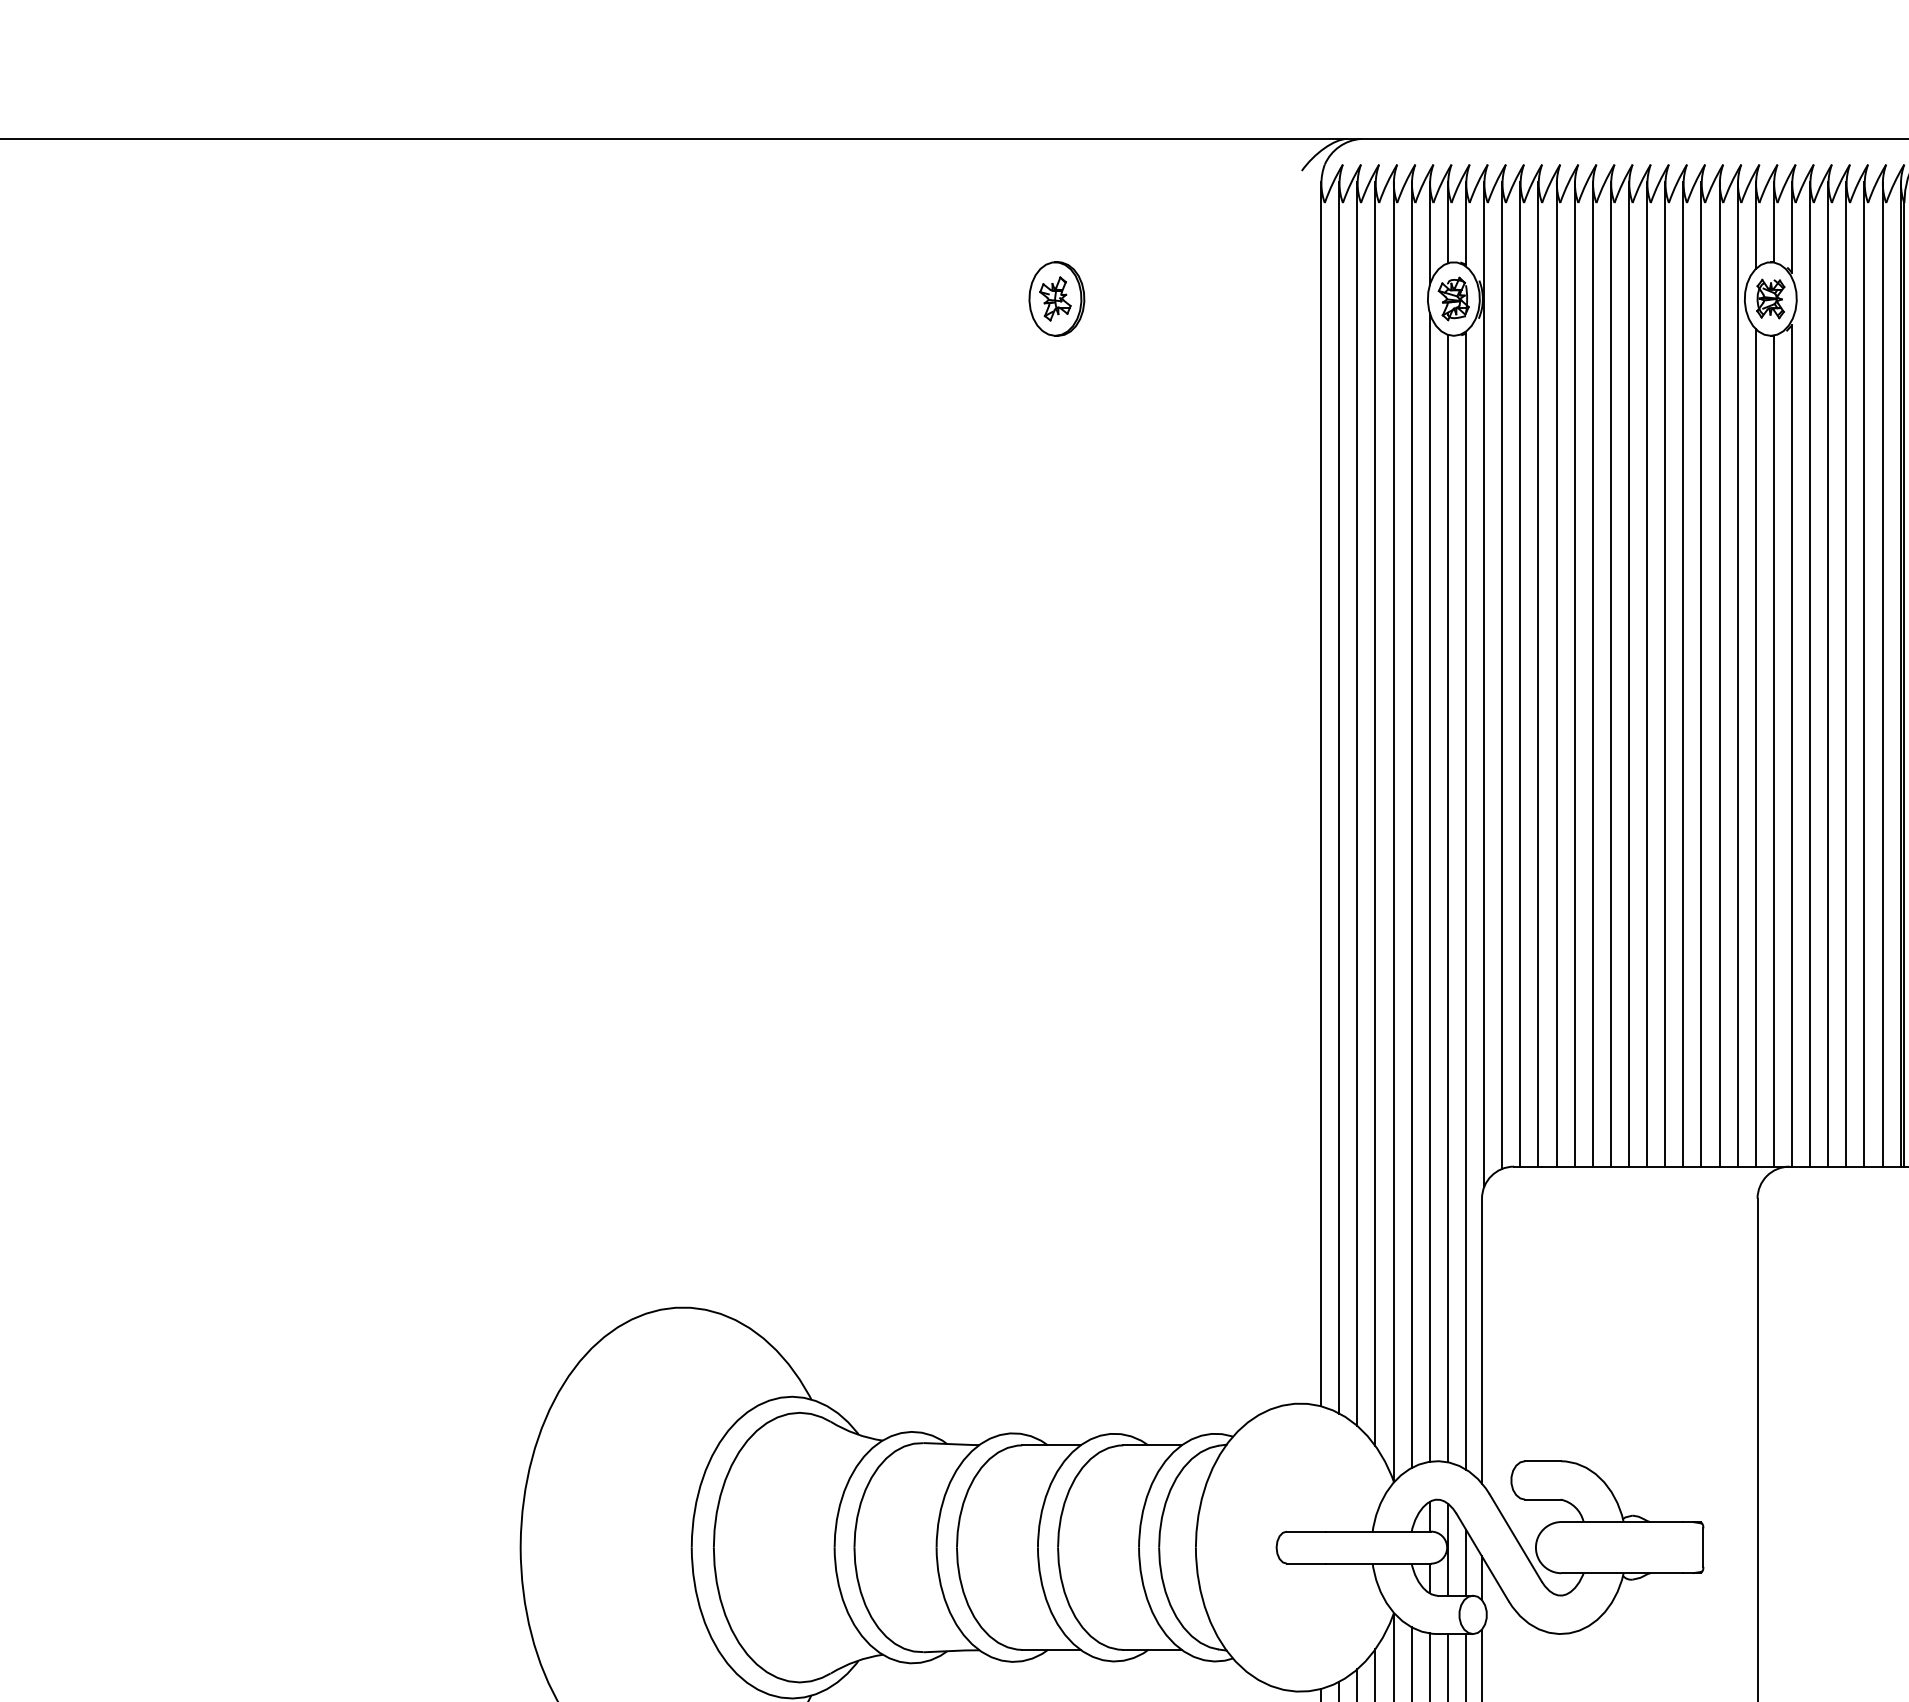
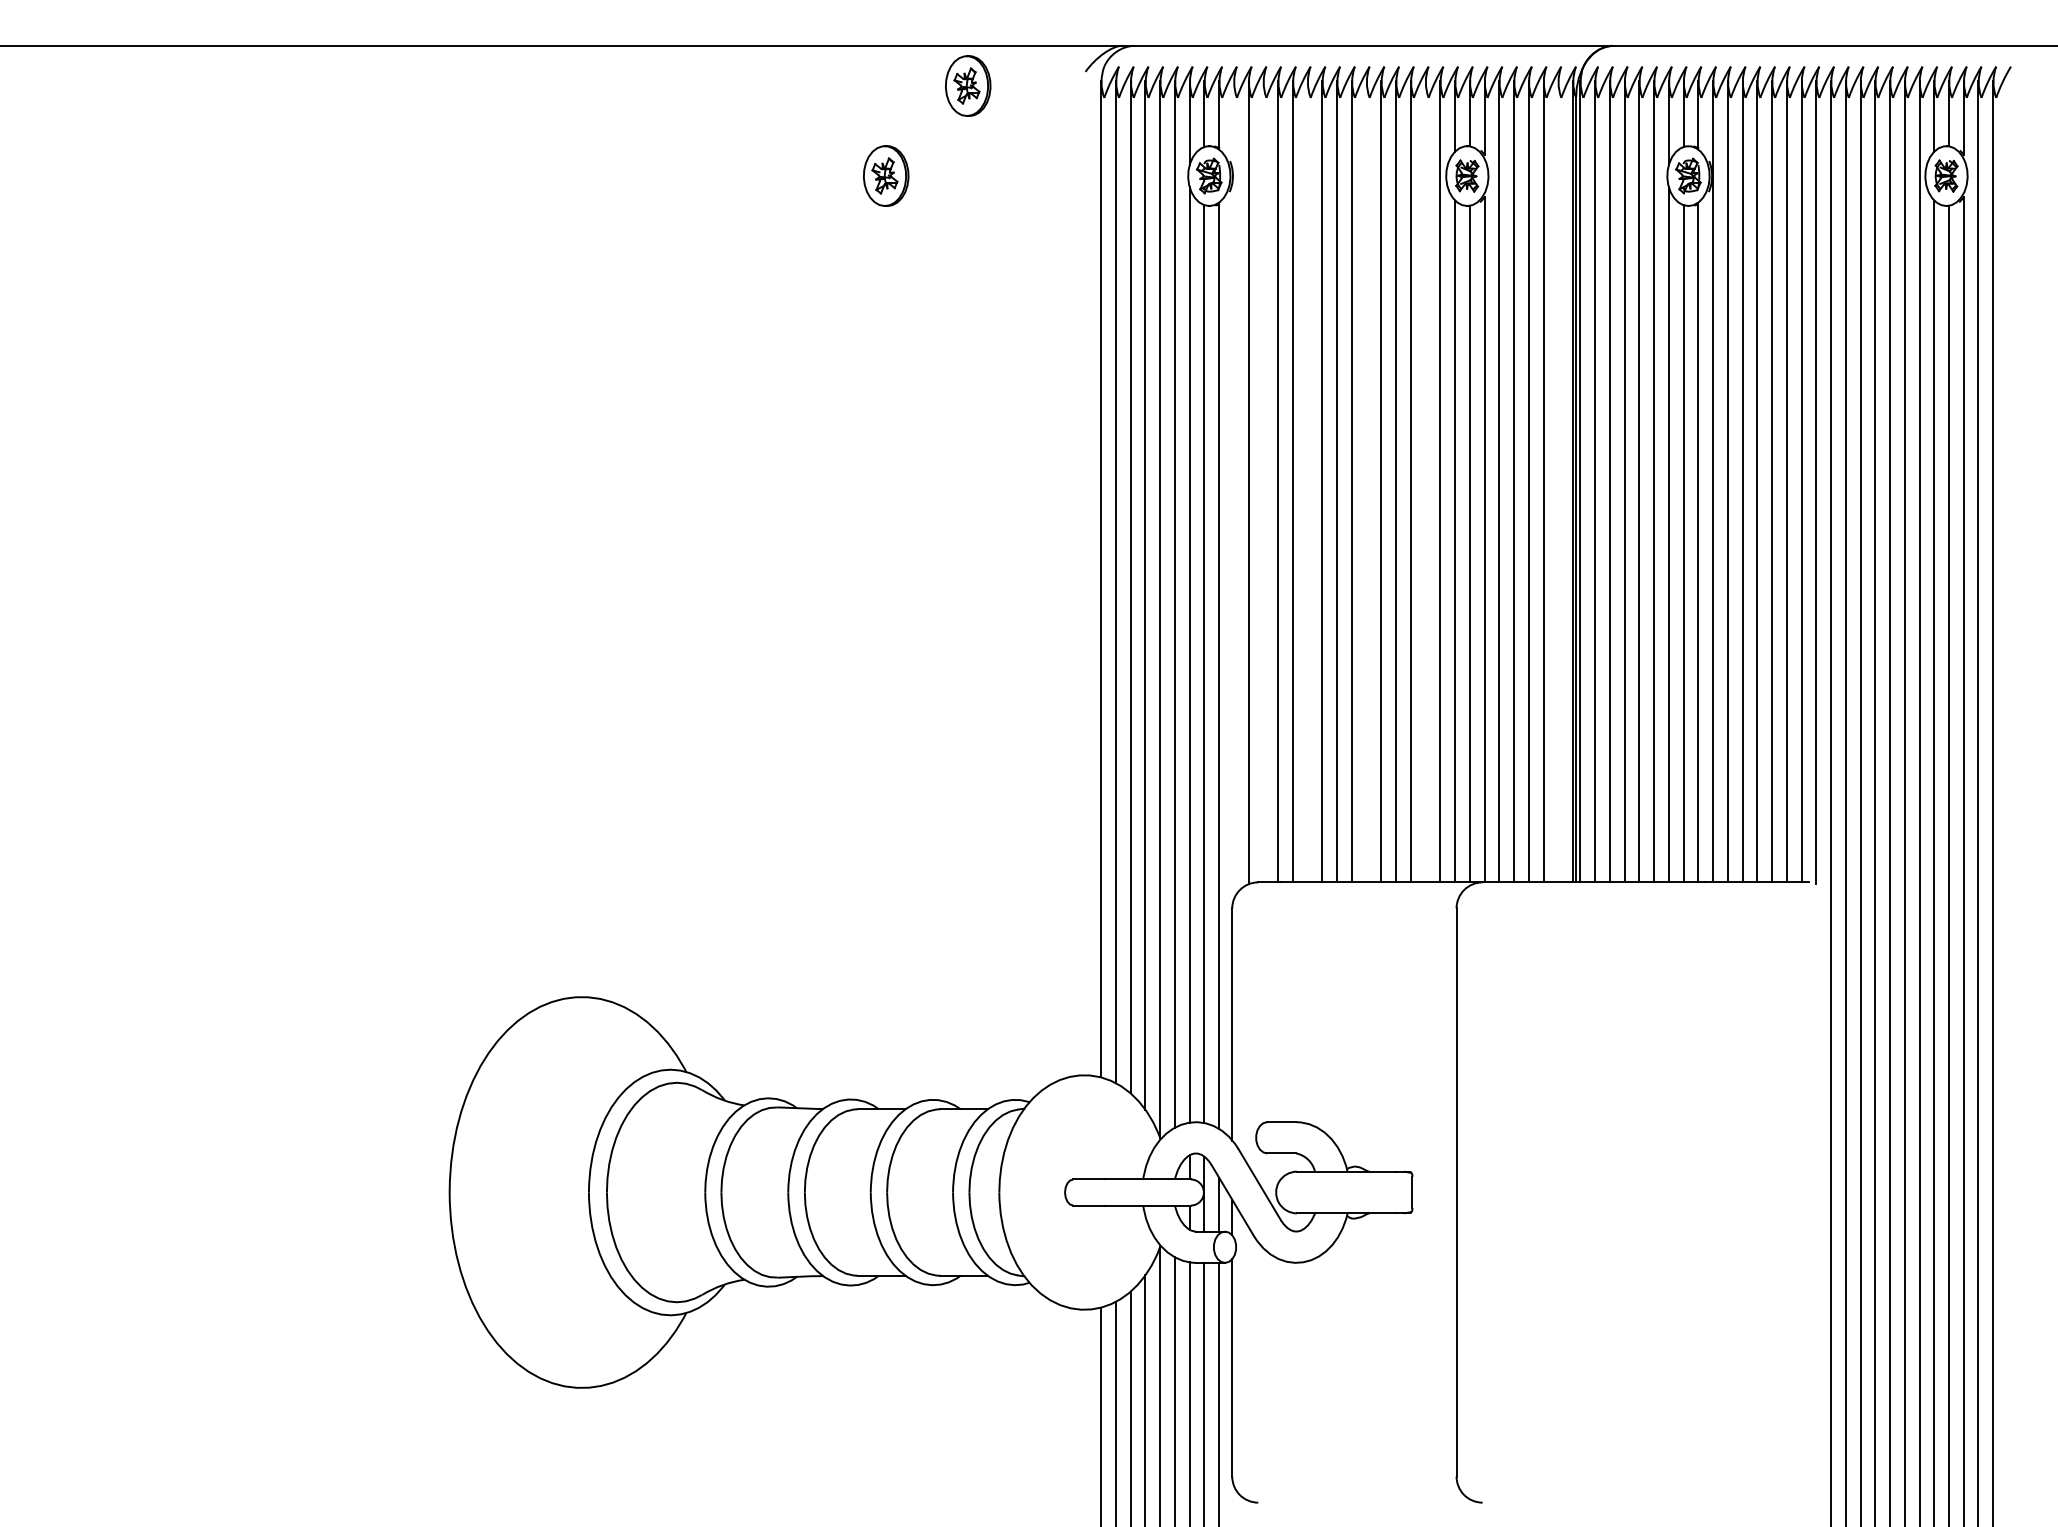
part: (1158, 187) -> (968, 85), added
line: (1520, 674) -> (1263, 481), removed
line: (1574, 674) -> (1307, 481), removed
line: (1646, 674) -> (1366, 481), removed
line: (1719, 674) -> (1425, 481), removed
line: (1882, 674) -> (1558, 481), removed
line: (1483, 684) -> (1233, 489), removed

